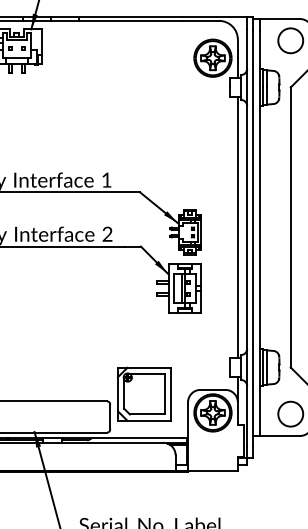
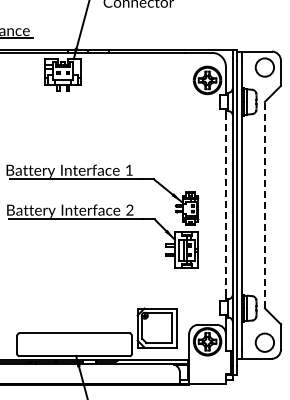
line: (290, 226) -> (264, 204), solid -> dashed
line: (237, 227) -> (225, 205), solid -> dashed

